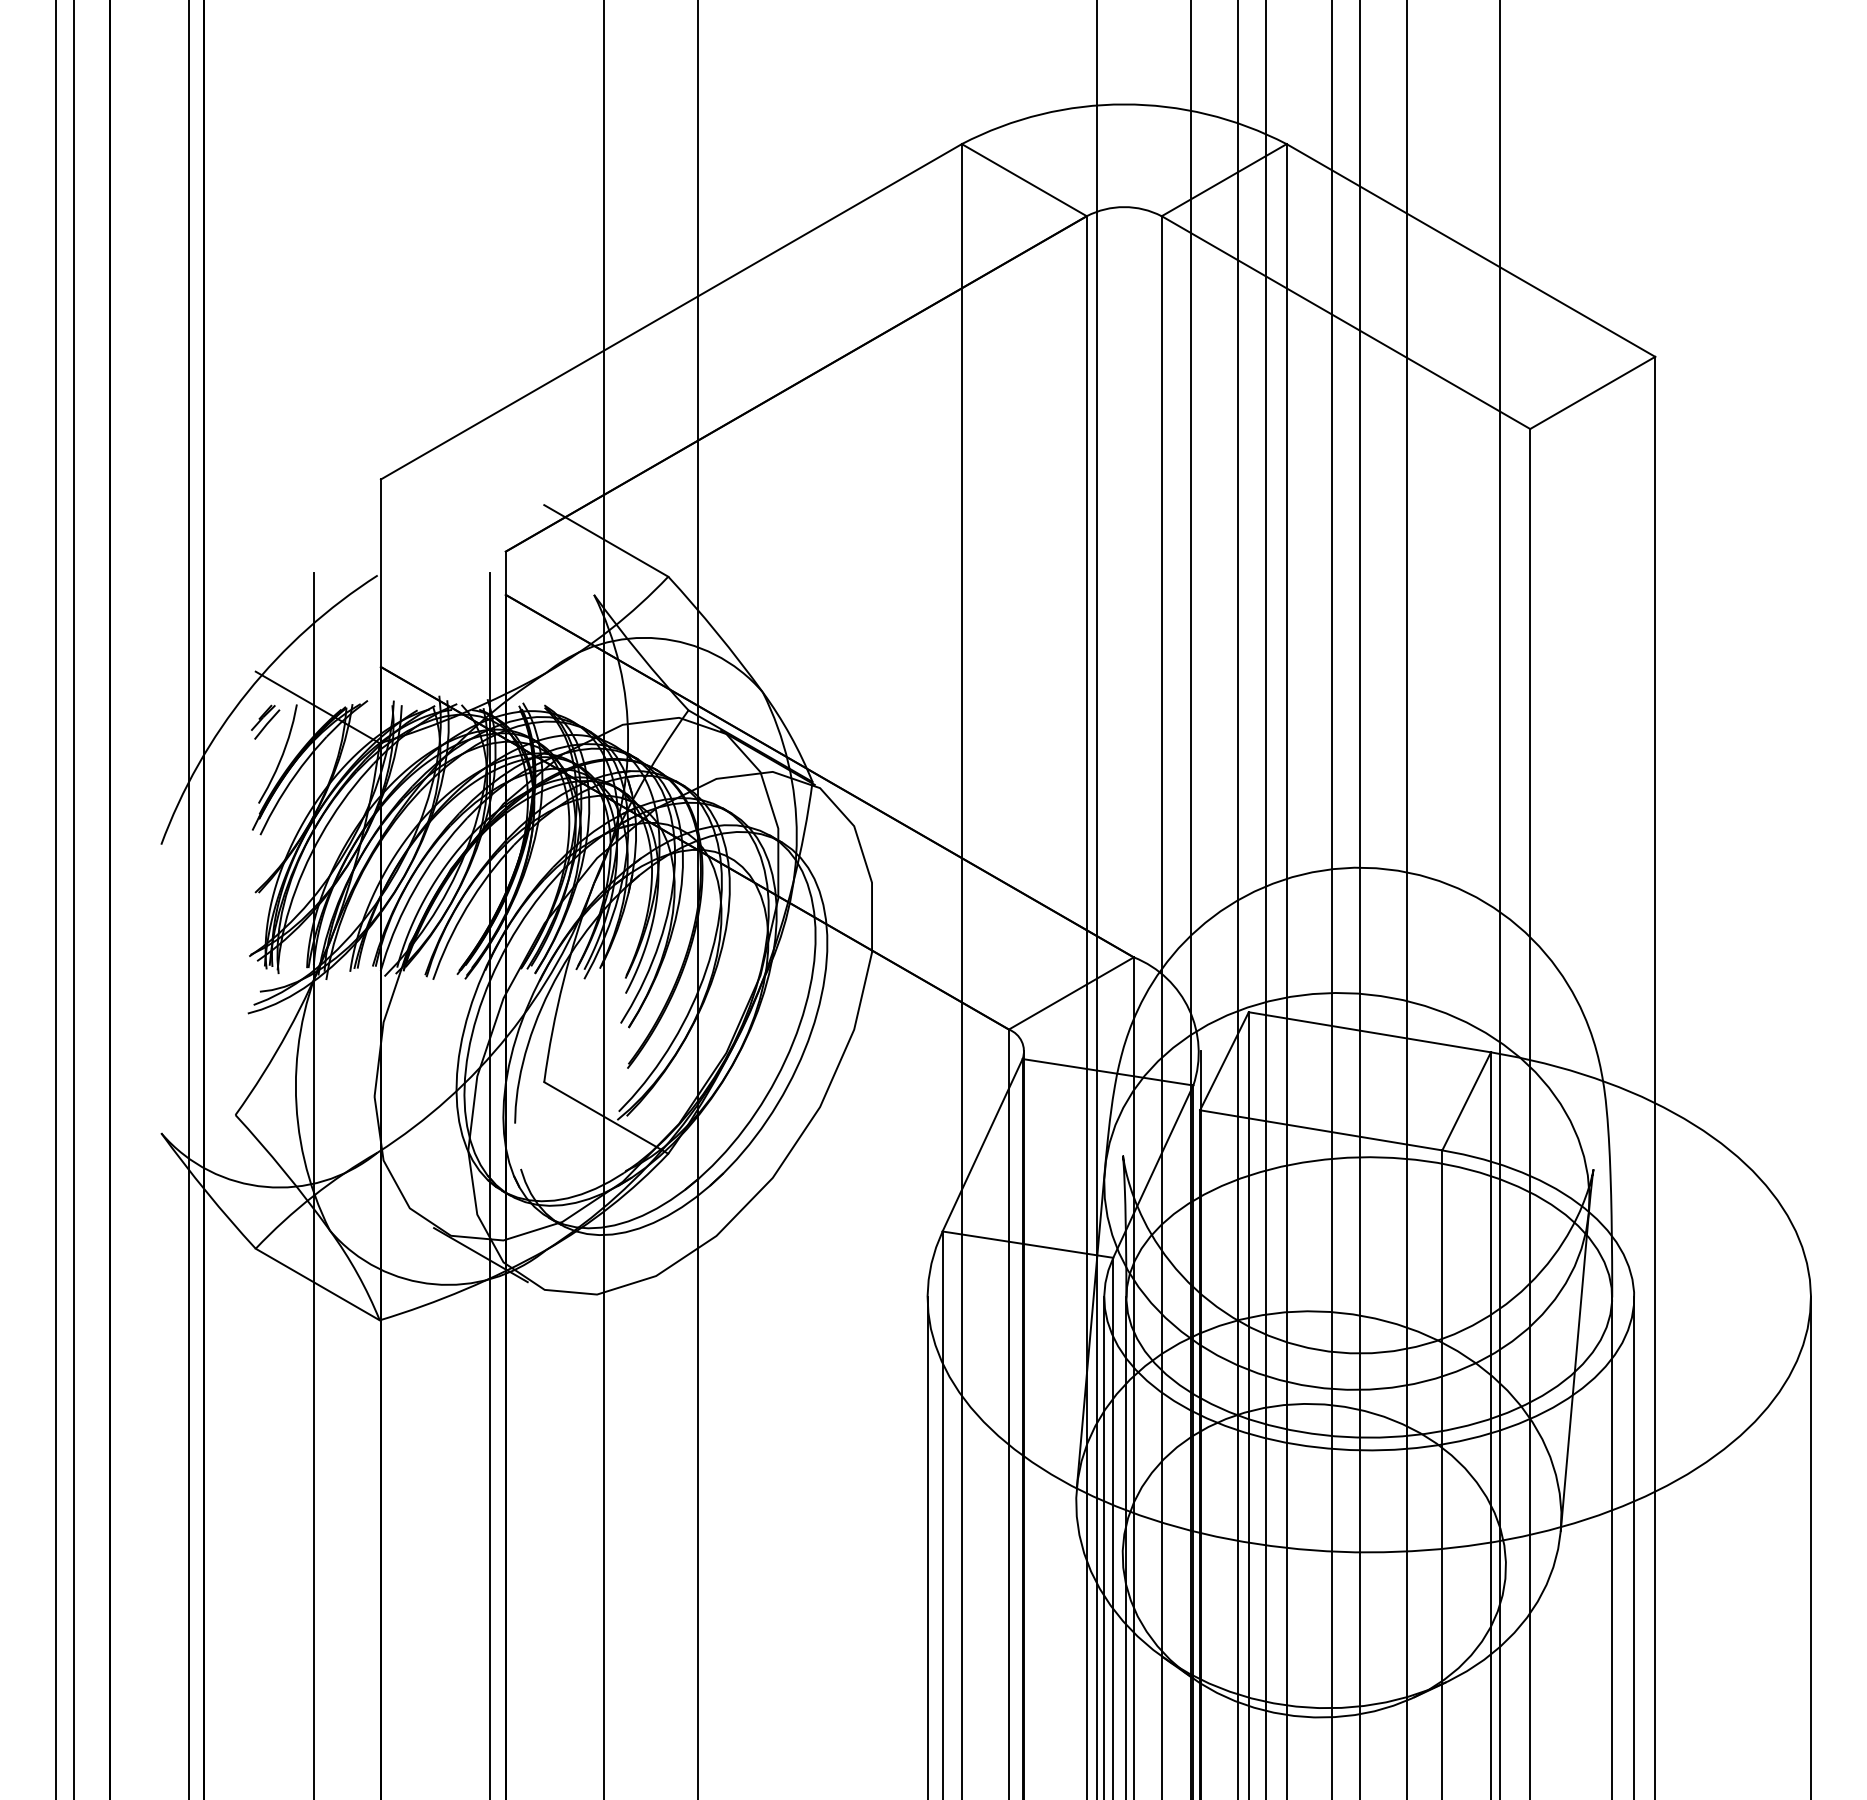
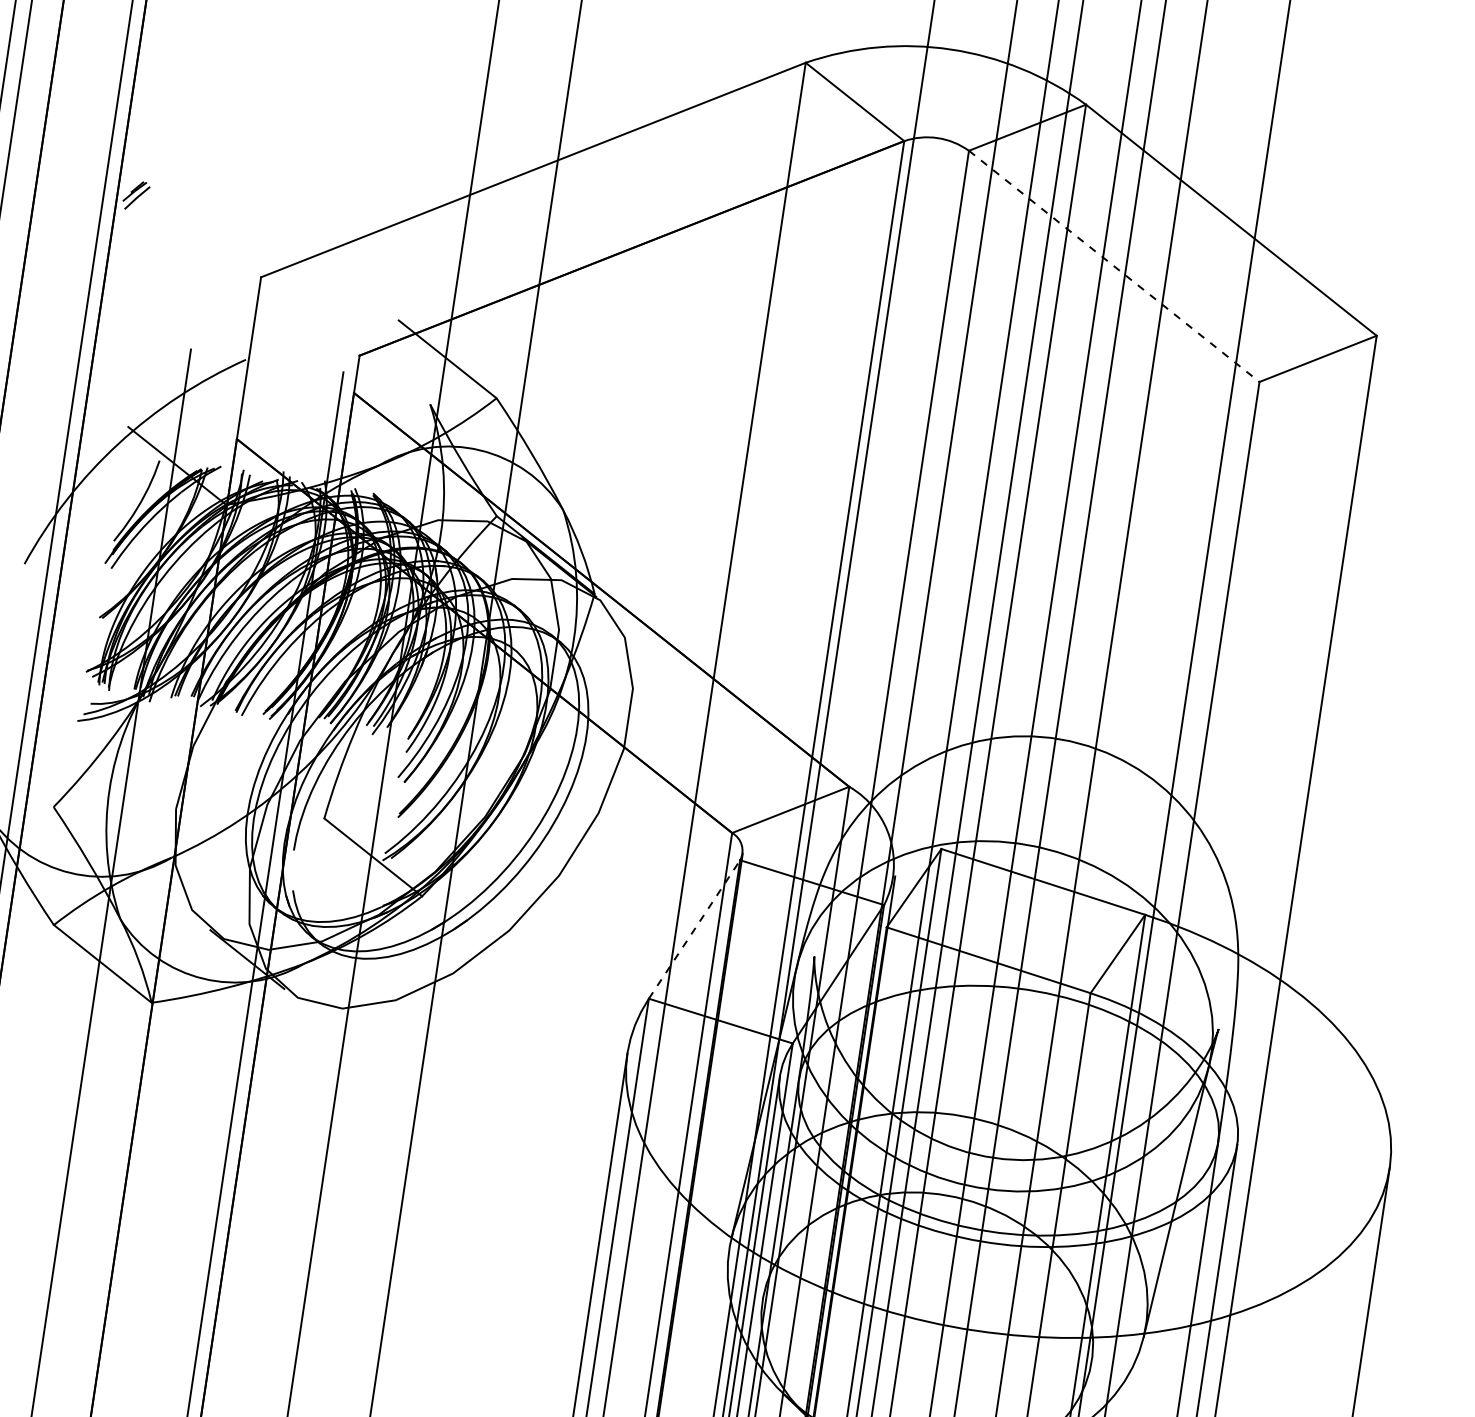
line: (1346, 322) -> (1114, 266), solid -> dashed
part: (265, 721) -> (136, 195), moved
line: (982, 1144) -> (694, 928), solid -> dashed

